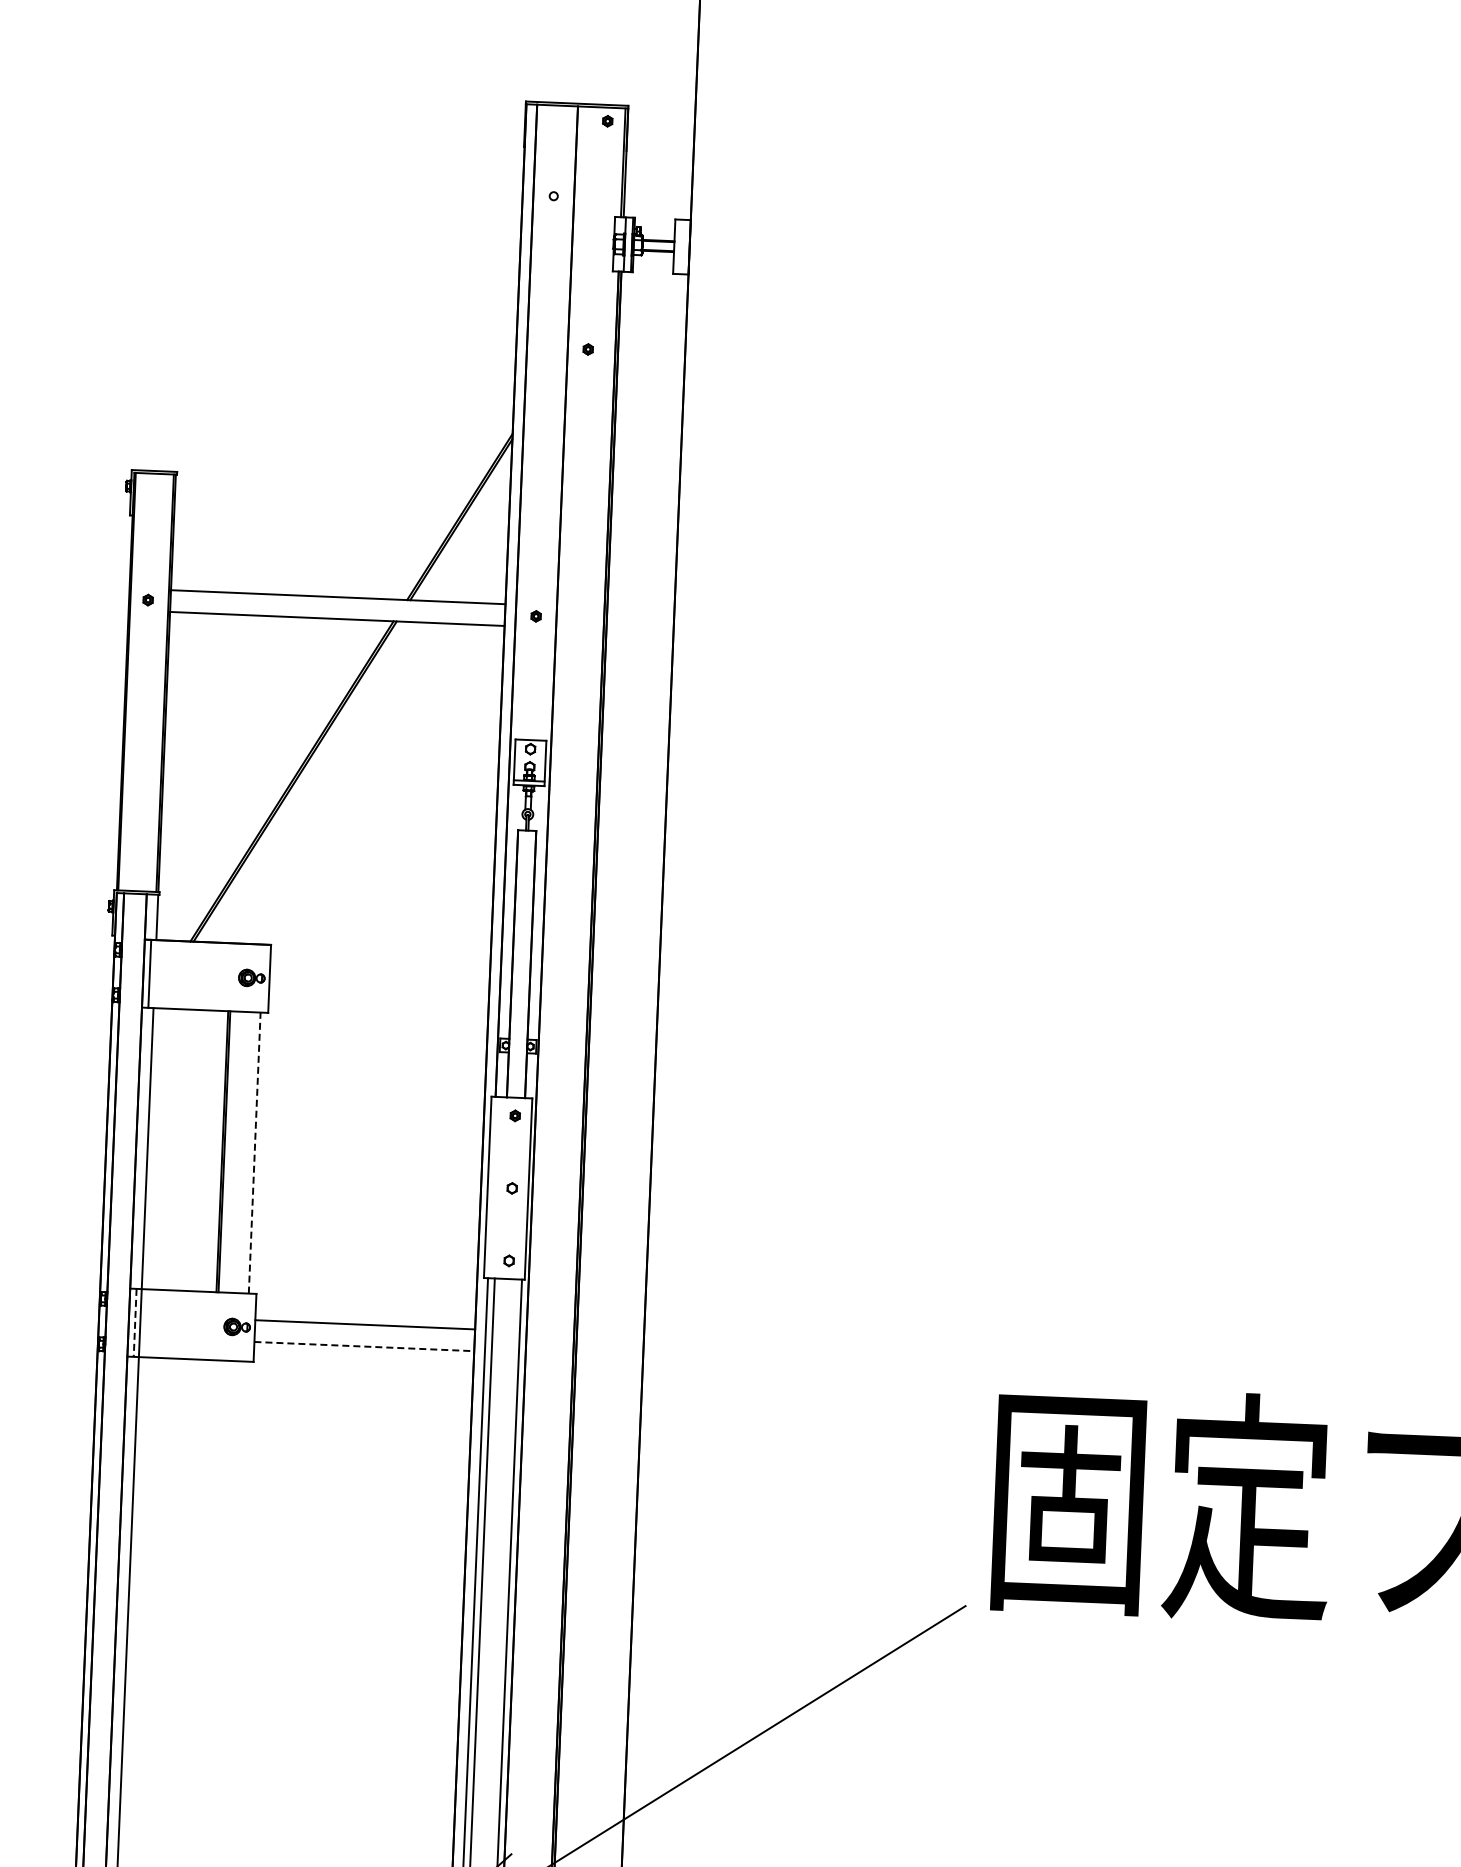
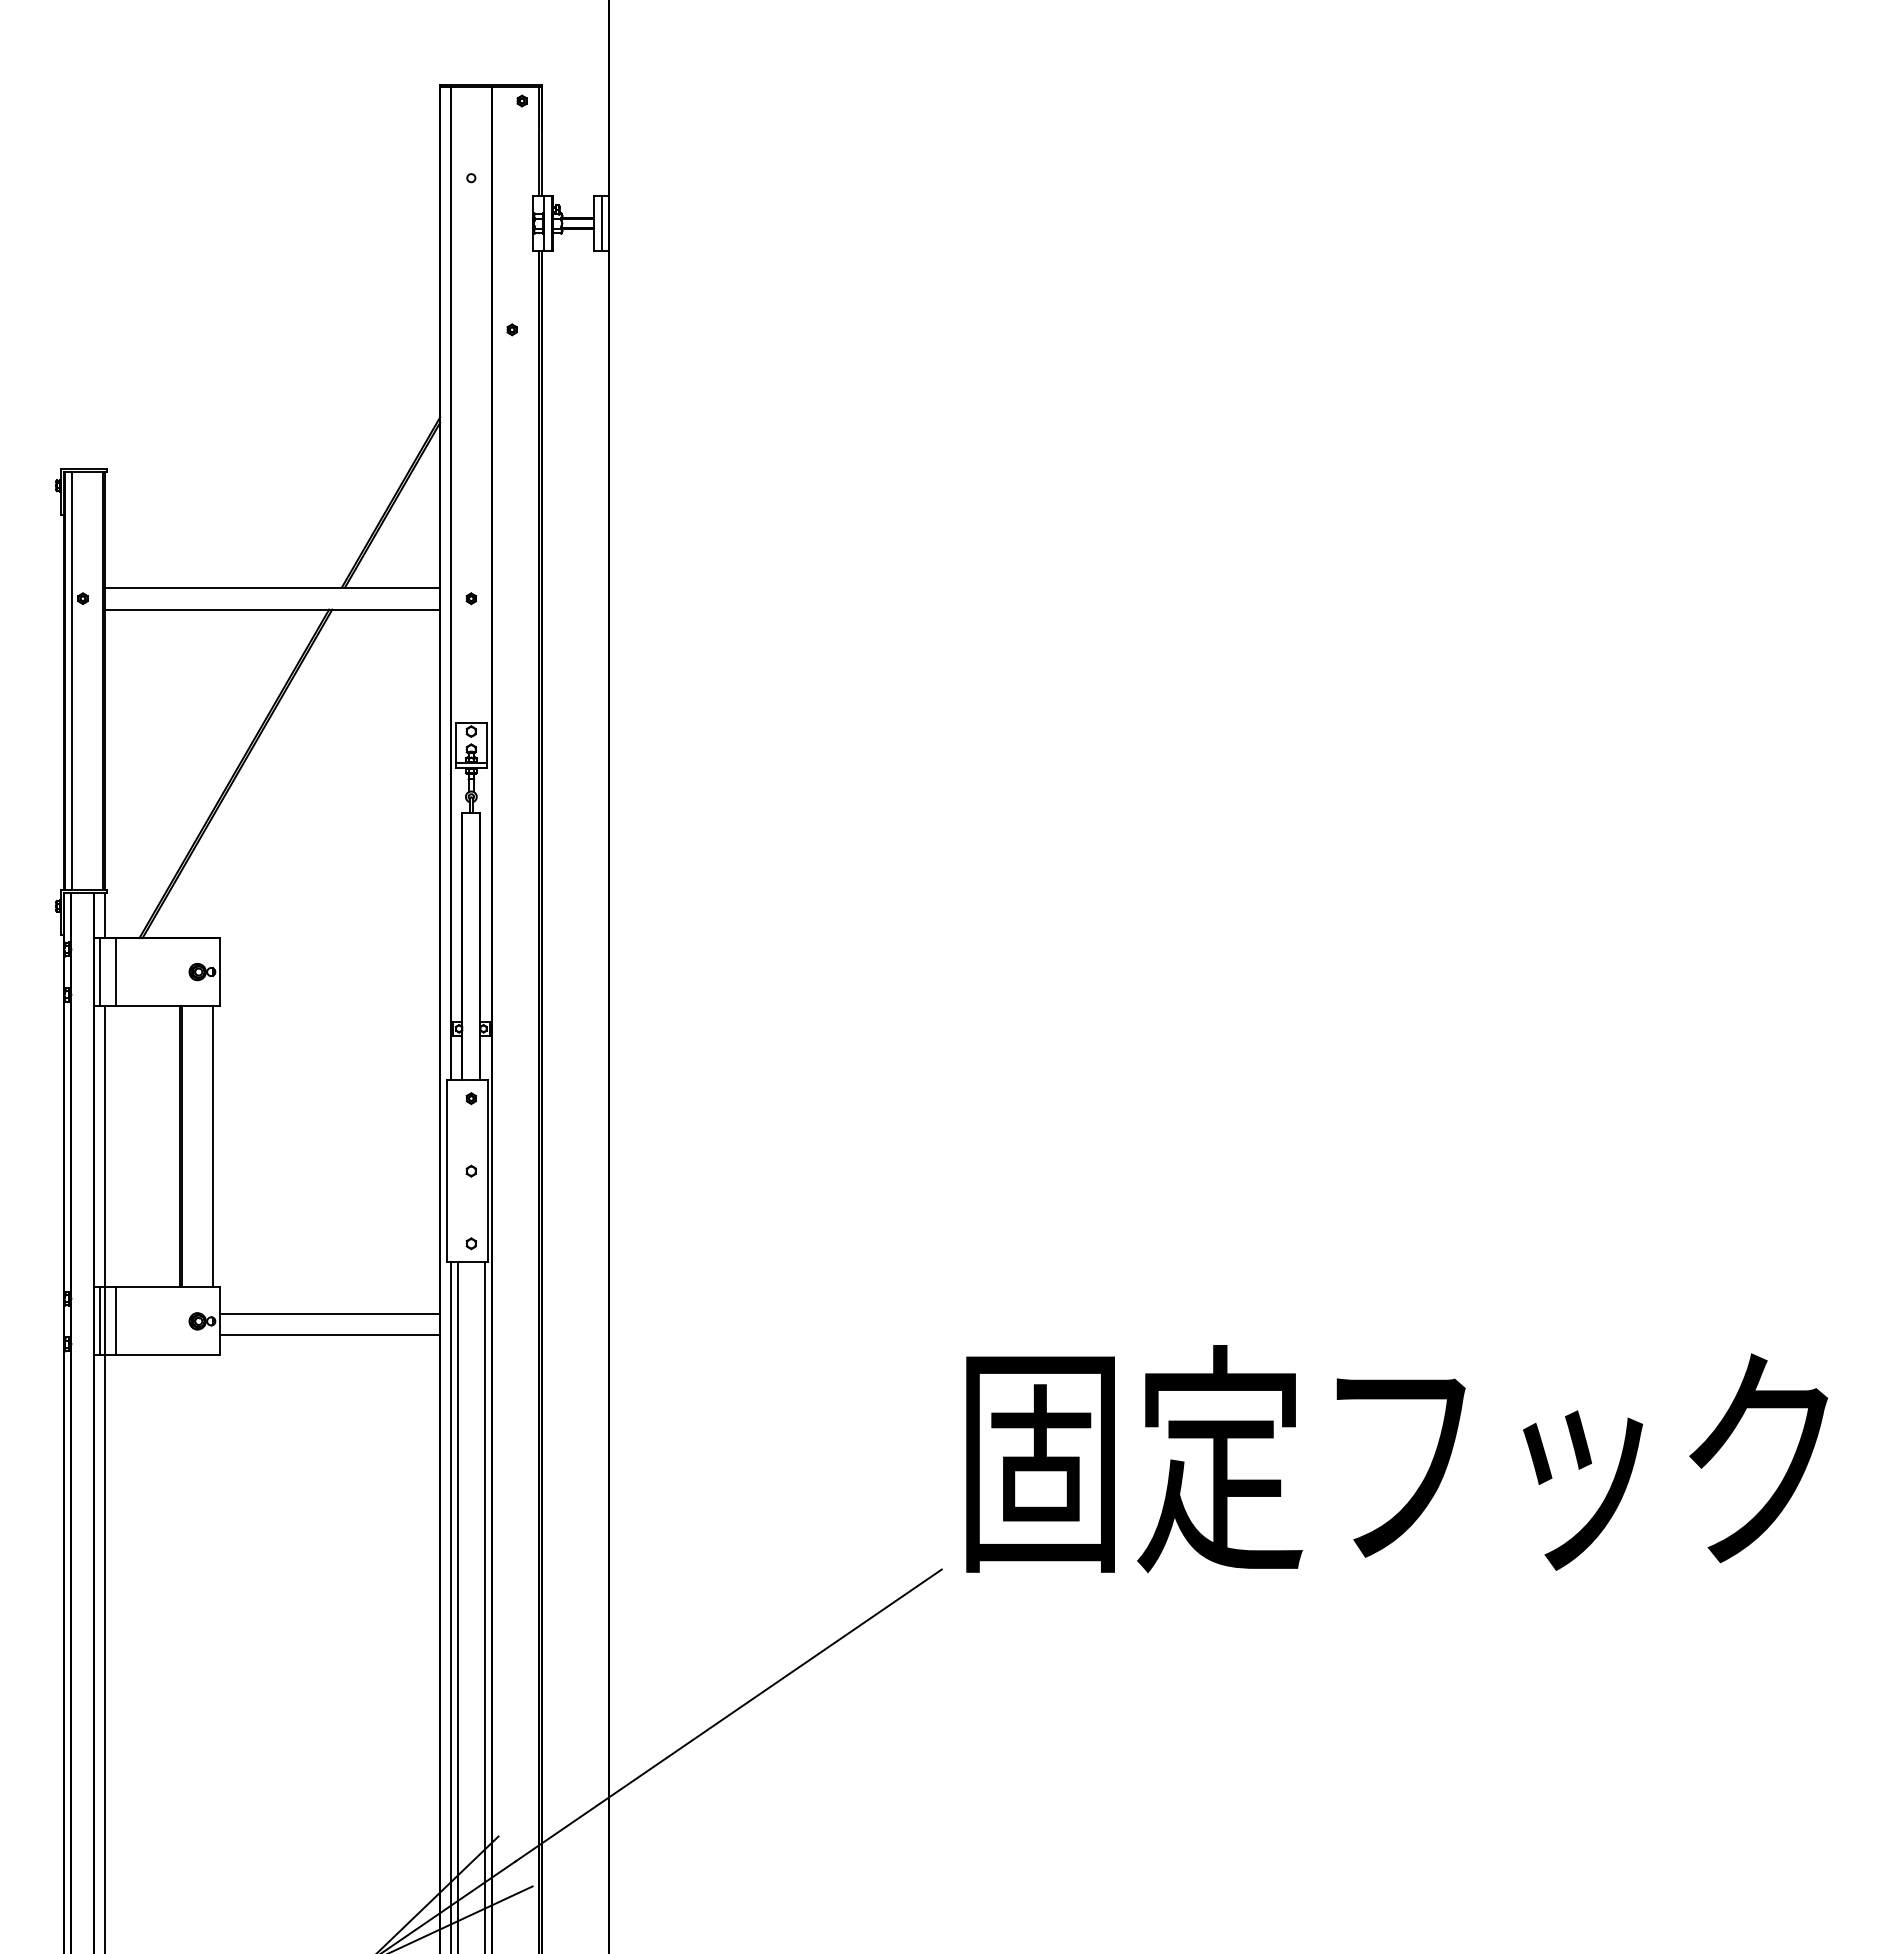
line: (681, 246) -> (601, 223), added
line: (133, 681) -> (71, 680), added
line: (165, 975) -> (116, 972), added
line: (254, 1152) -> (212, 1146), dashed -> solid
line: (135, 1323) -> (100, 1321), dashed -> solid
line: (151, 1323) -> (116, 1321), added
line: (364, 1346) -> (330, 1335), dashed -> solid

